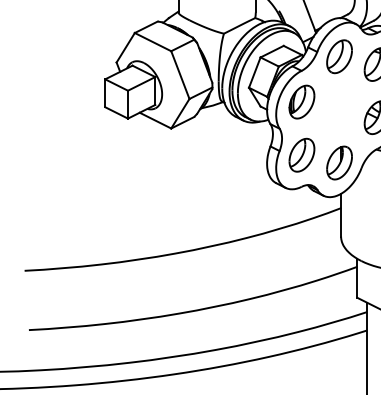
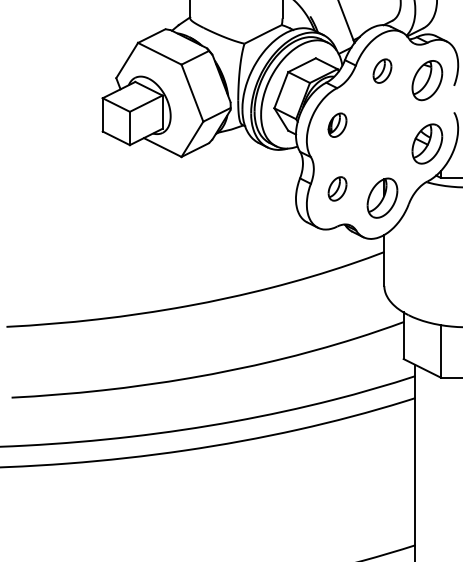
part: (339, 56) -> (382, 70), size x0.6
part: (301, 101) -> (337, 124), size x0.6
part: (301, 154) -> (337, 188), size x0.6

